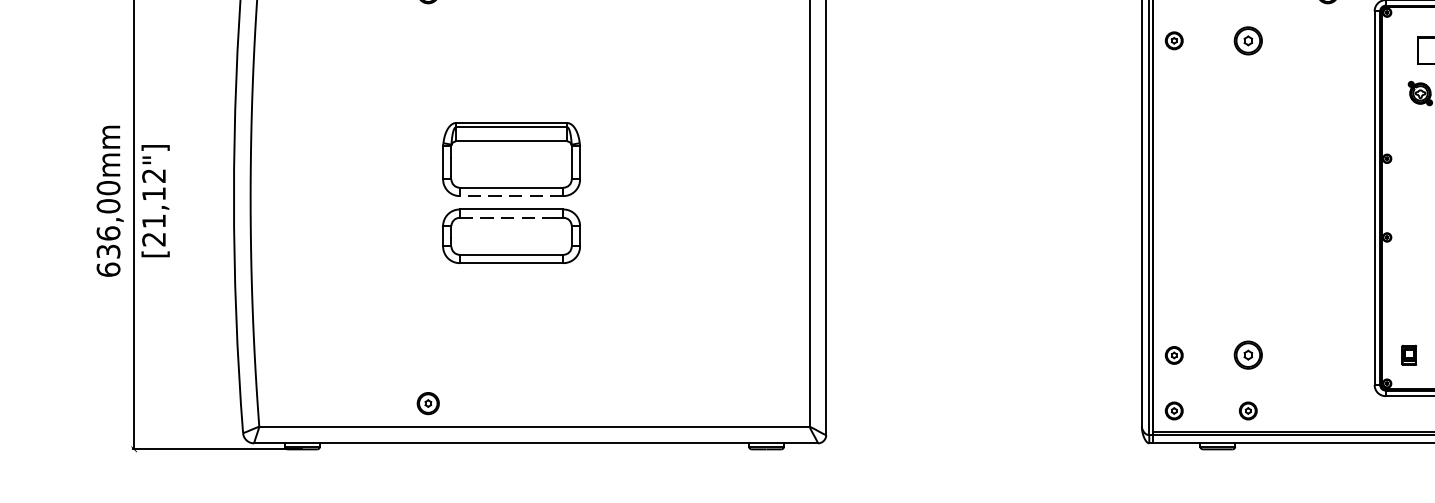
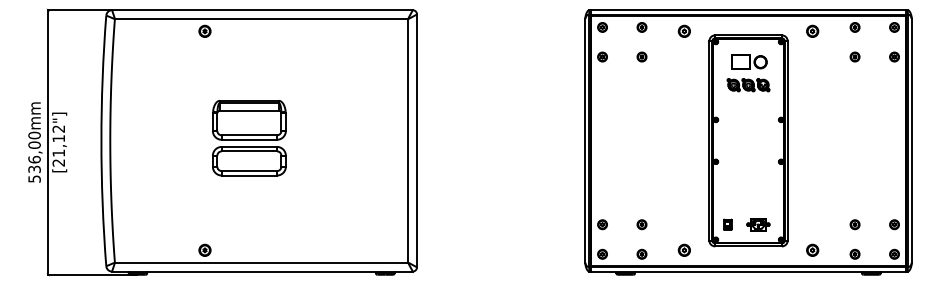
part: (1247, 39) -> (641, 56), size x0.62
line: (511, 195) -> (249, 139), dashed -> solid
line: (508, 218) -> (247, 151), dashed -> solid
text: (108, 268) -> (34, 178), 636,00mm -> 536,00mm
part: (1247, 355) -> (641, 224), size x0.62
part: (1326, 401) -> (683, 249), added

